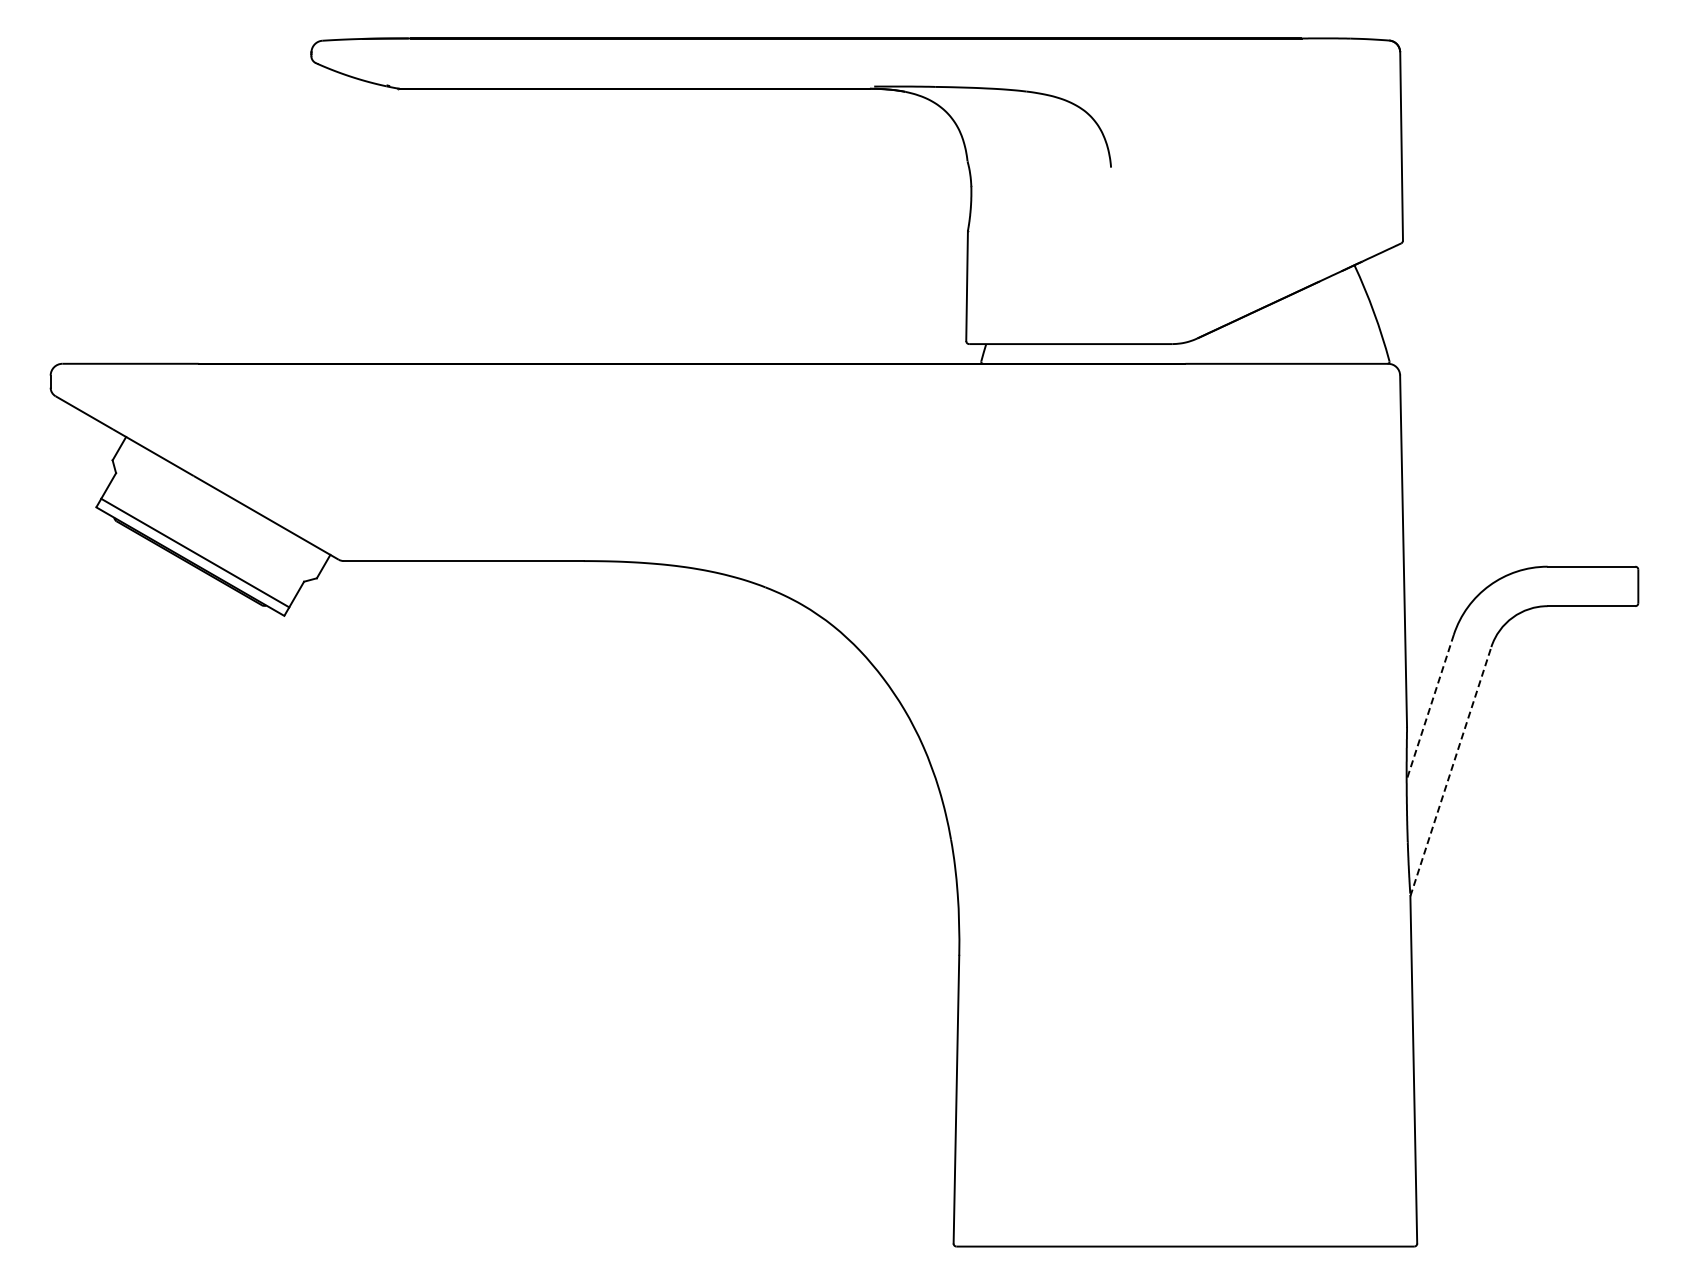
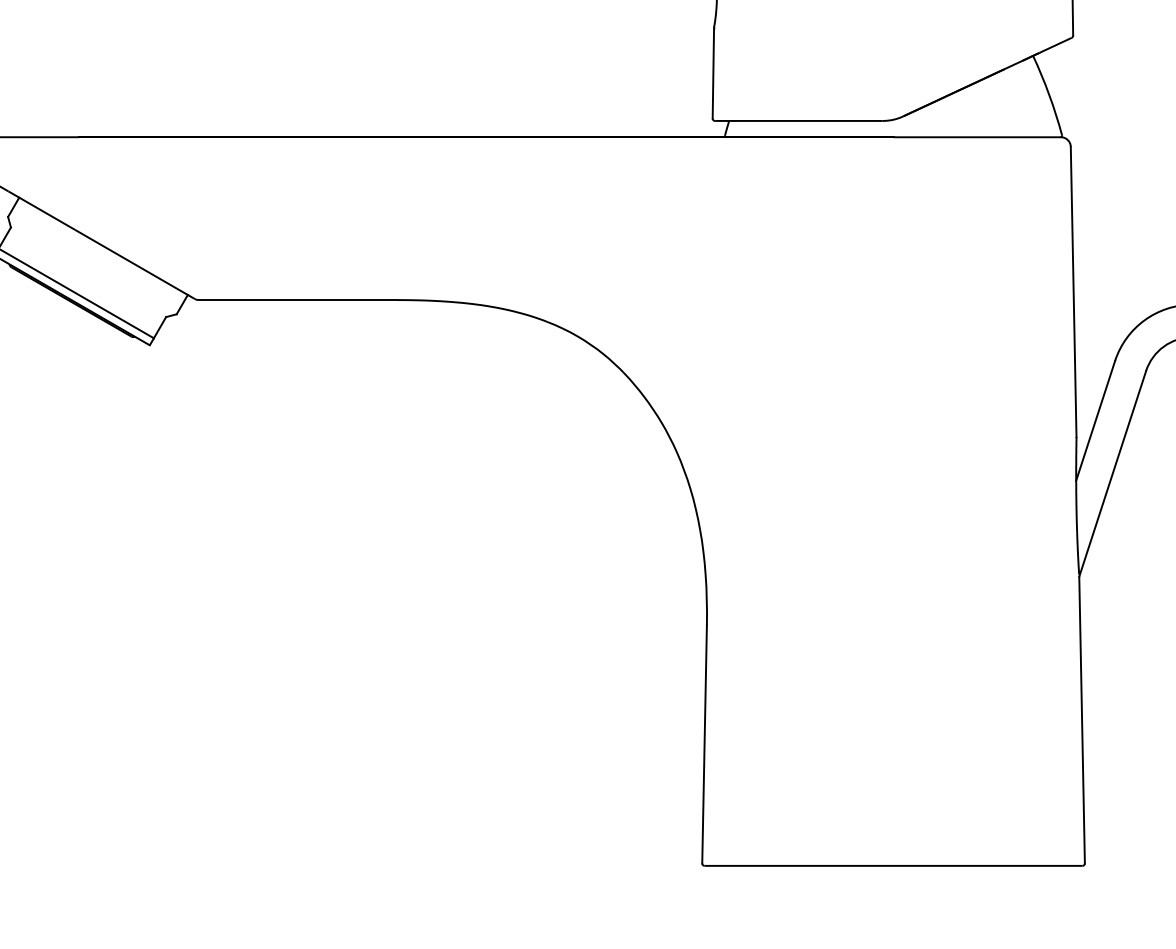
line: (1430, 707) -> (1095, 420), dashed -> solid
line: (1451, 771) -> (1113, 473), dashed -> solid

